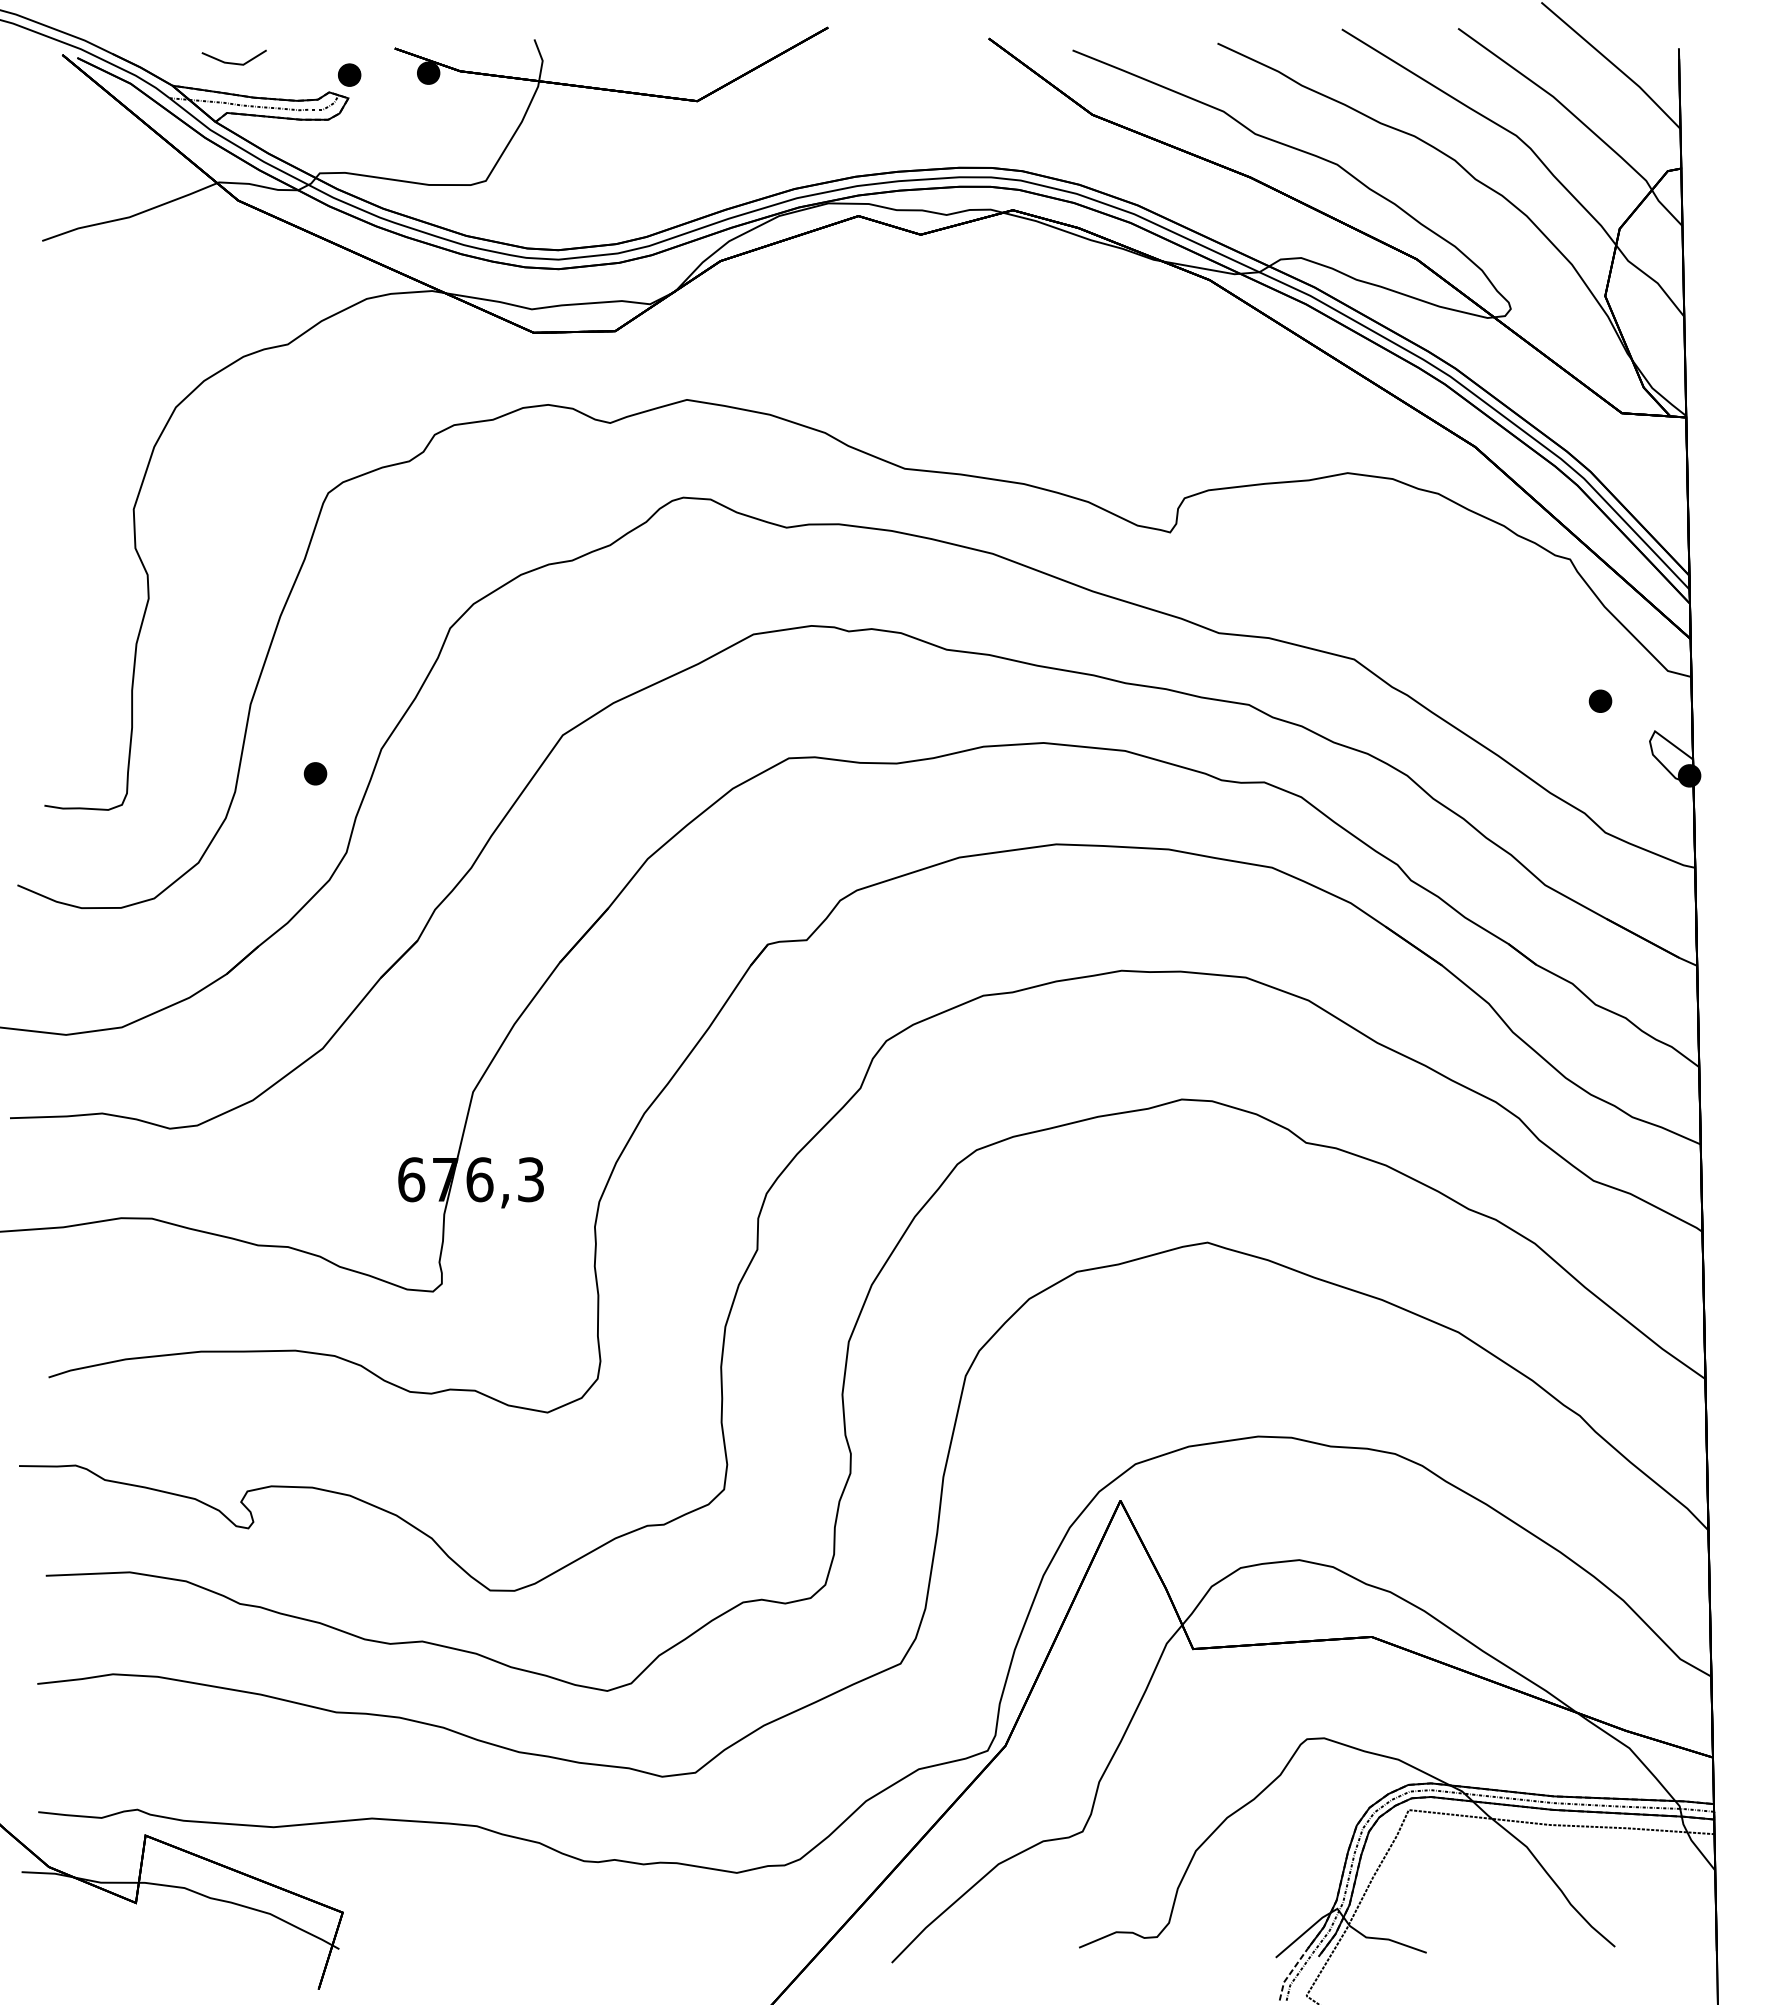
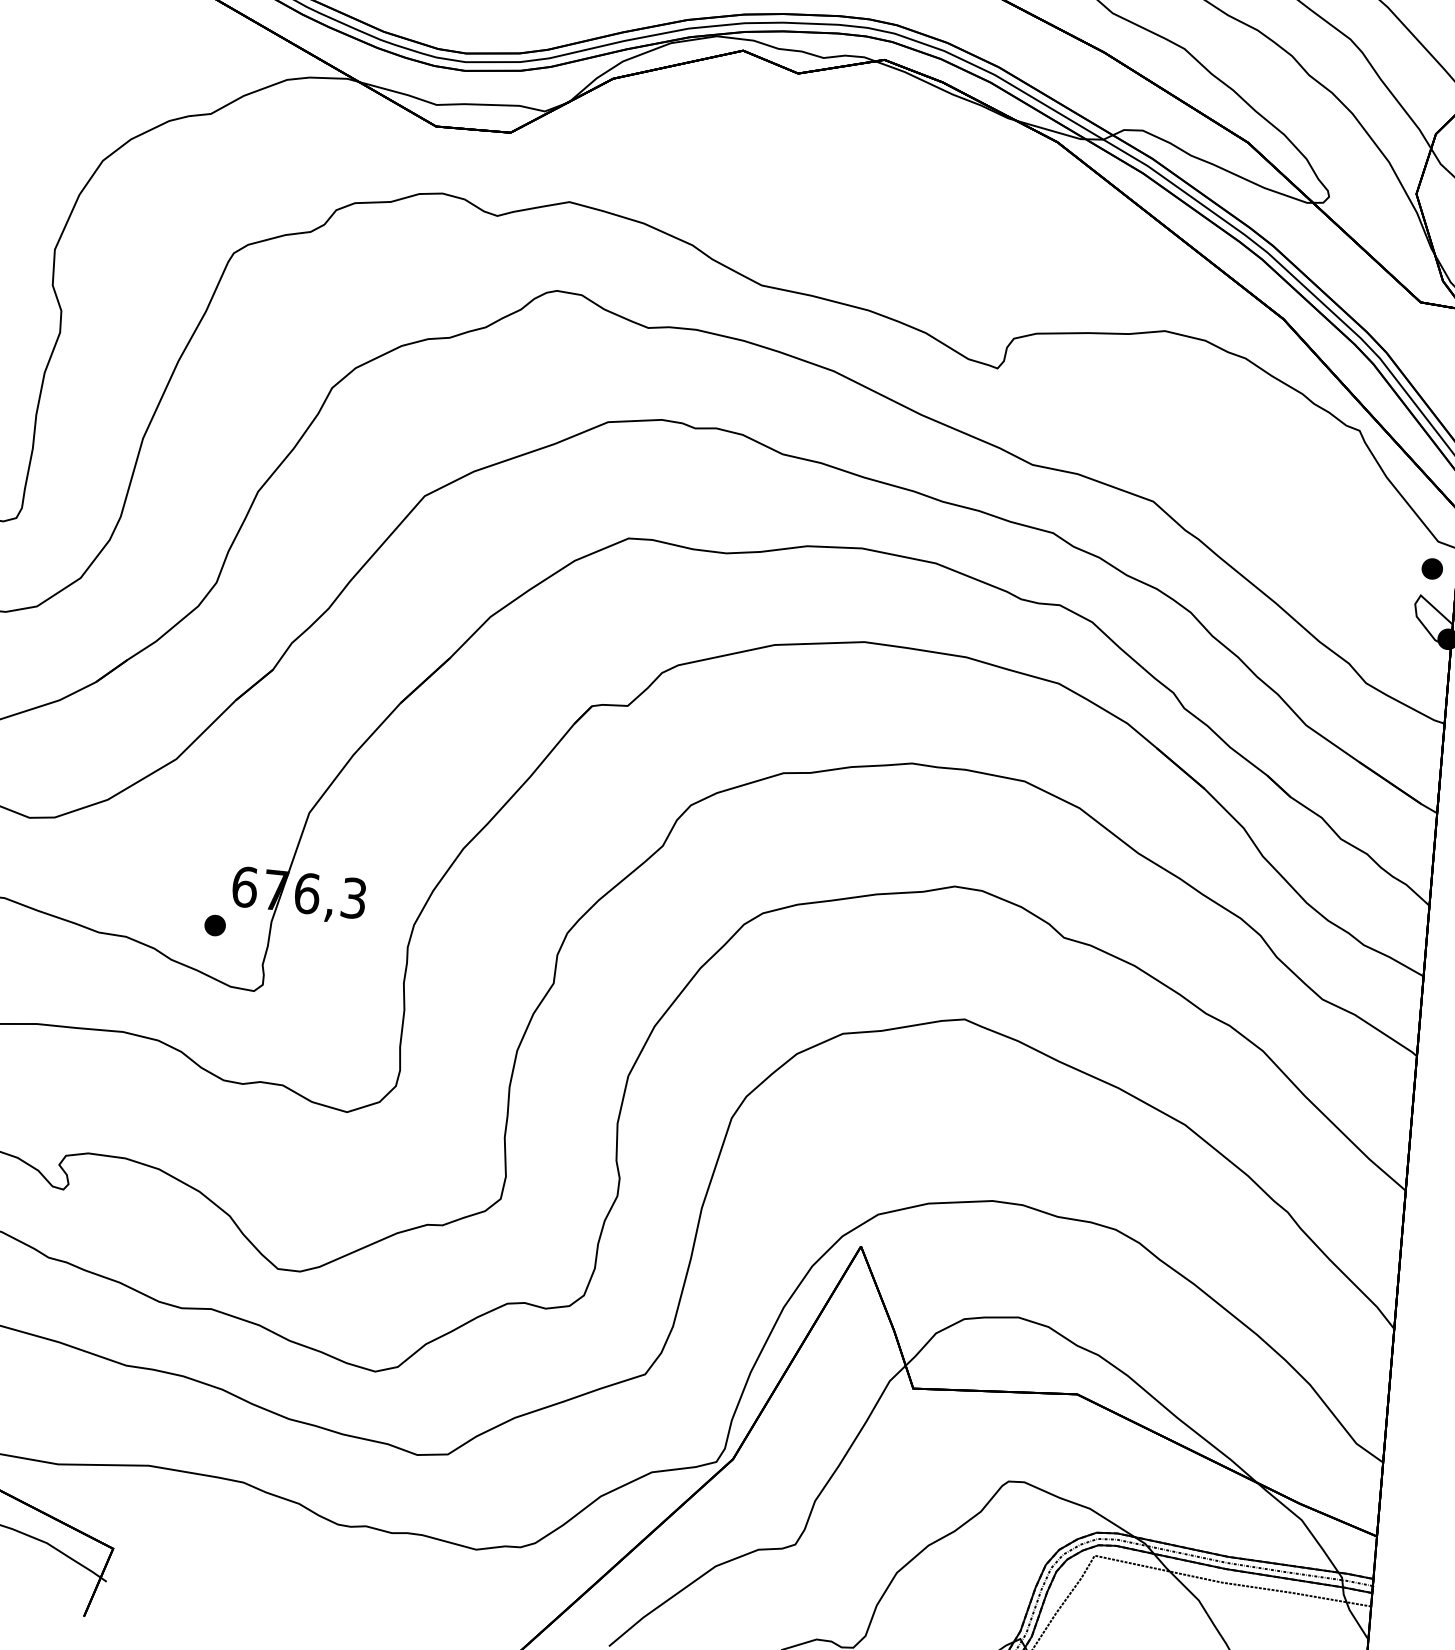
part: (1600, 700) -> (1432, 568), moved
part: (315, 773) -> (215, 925), moved

